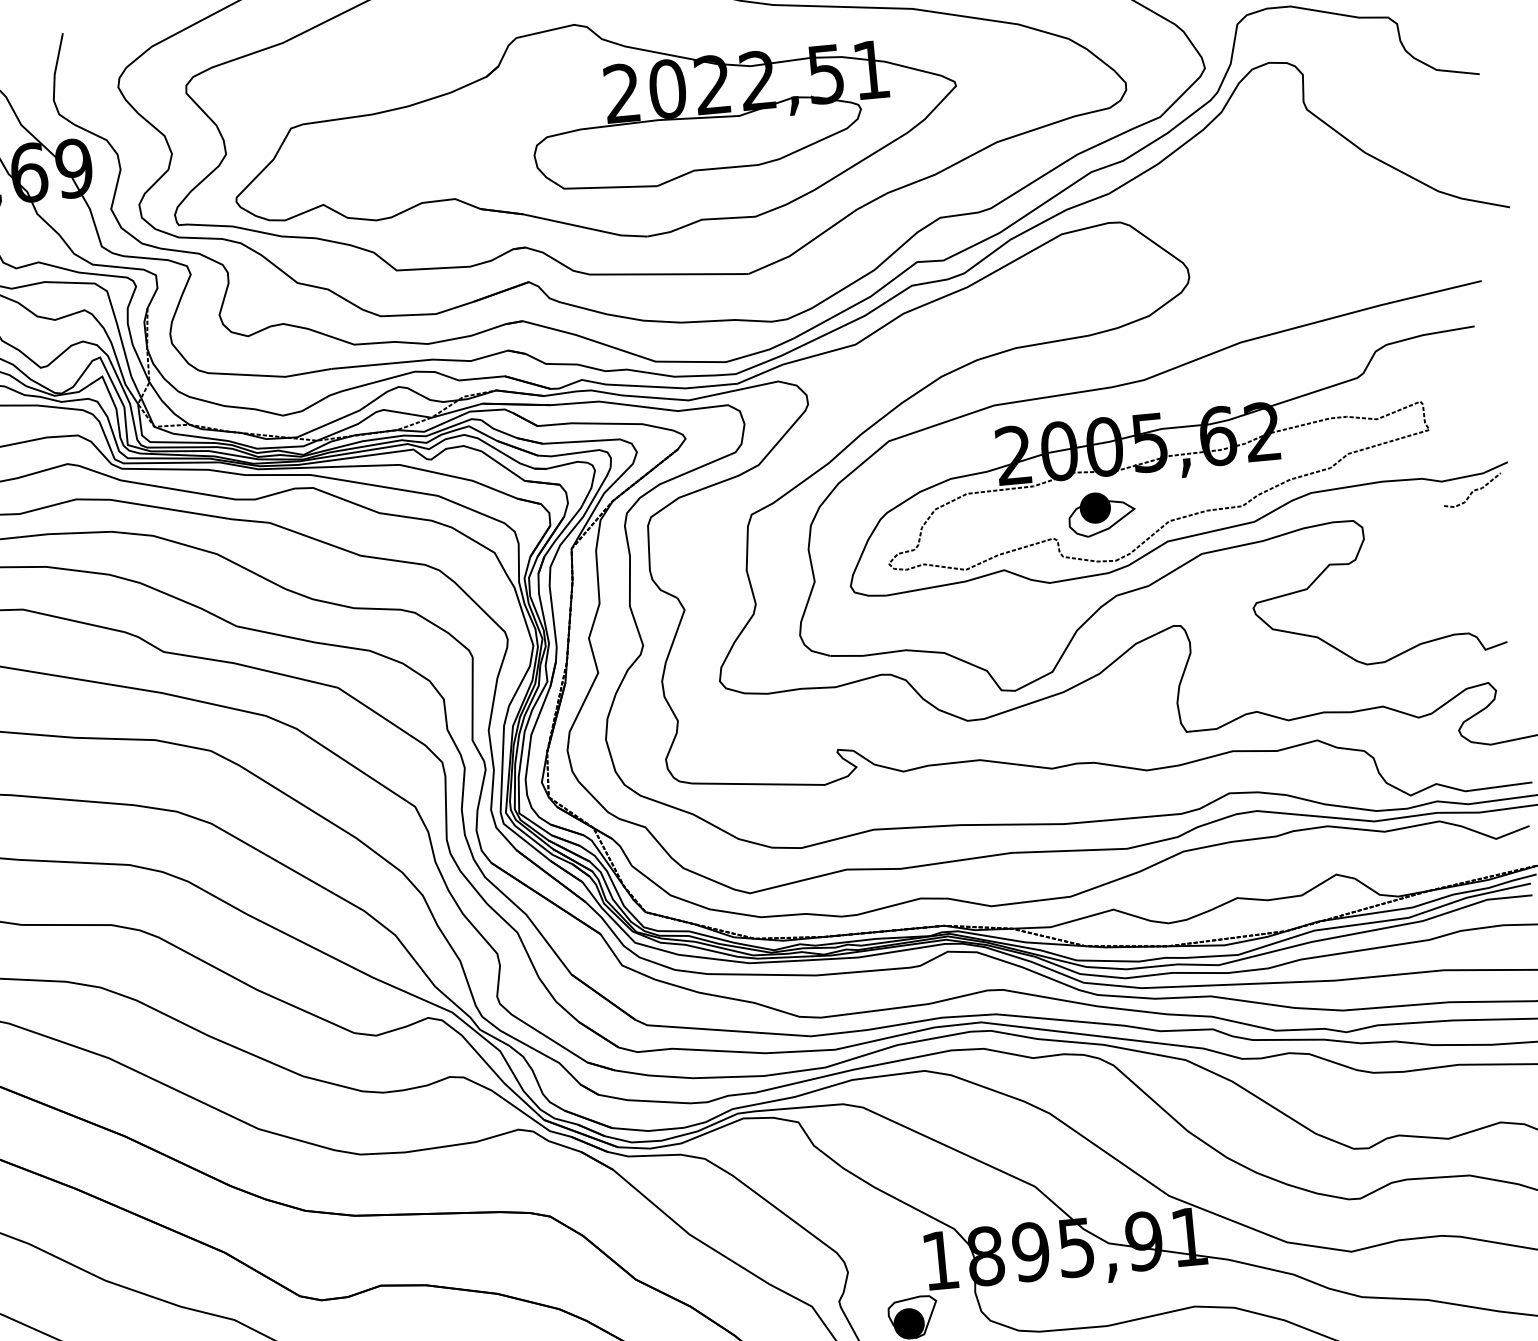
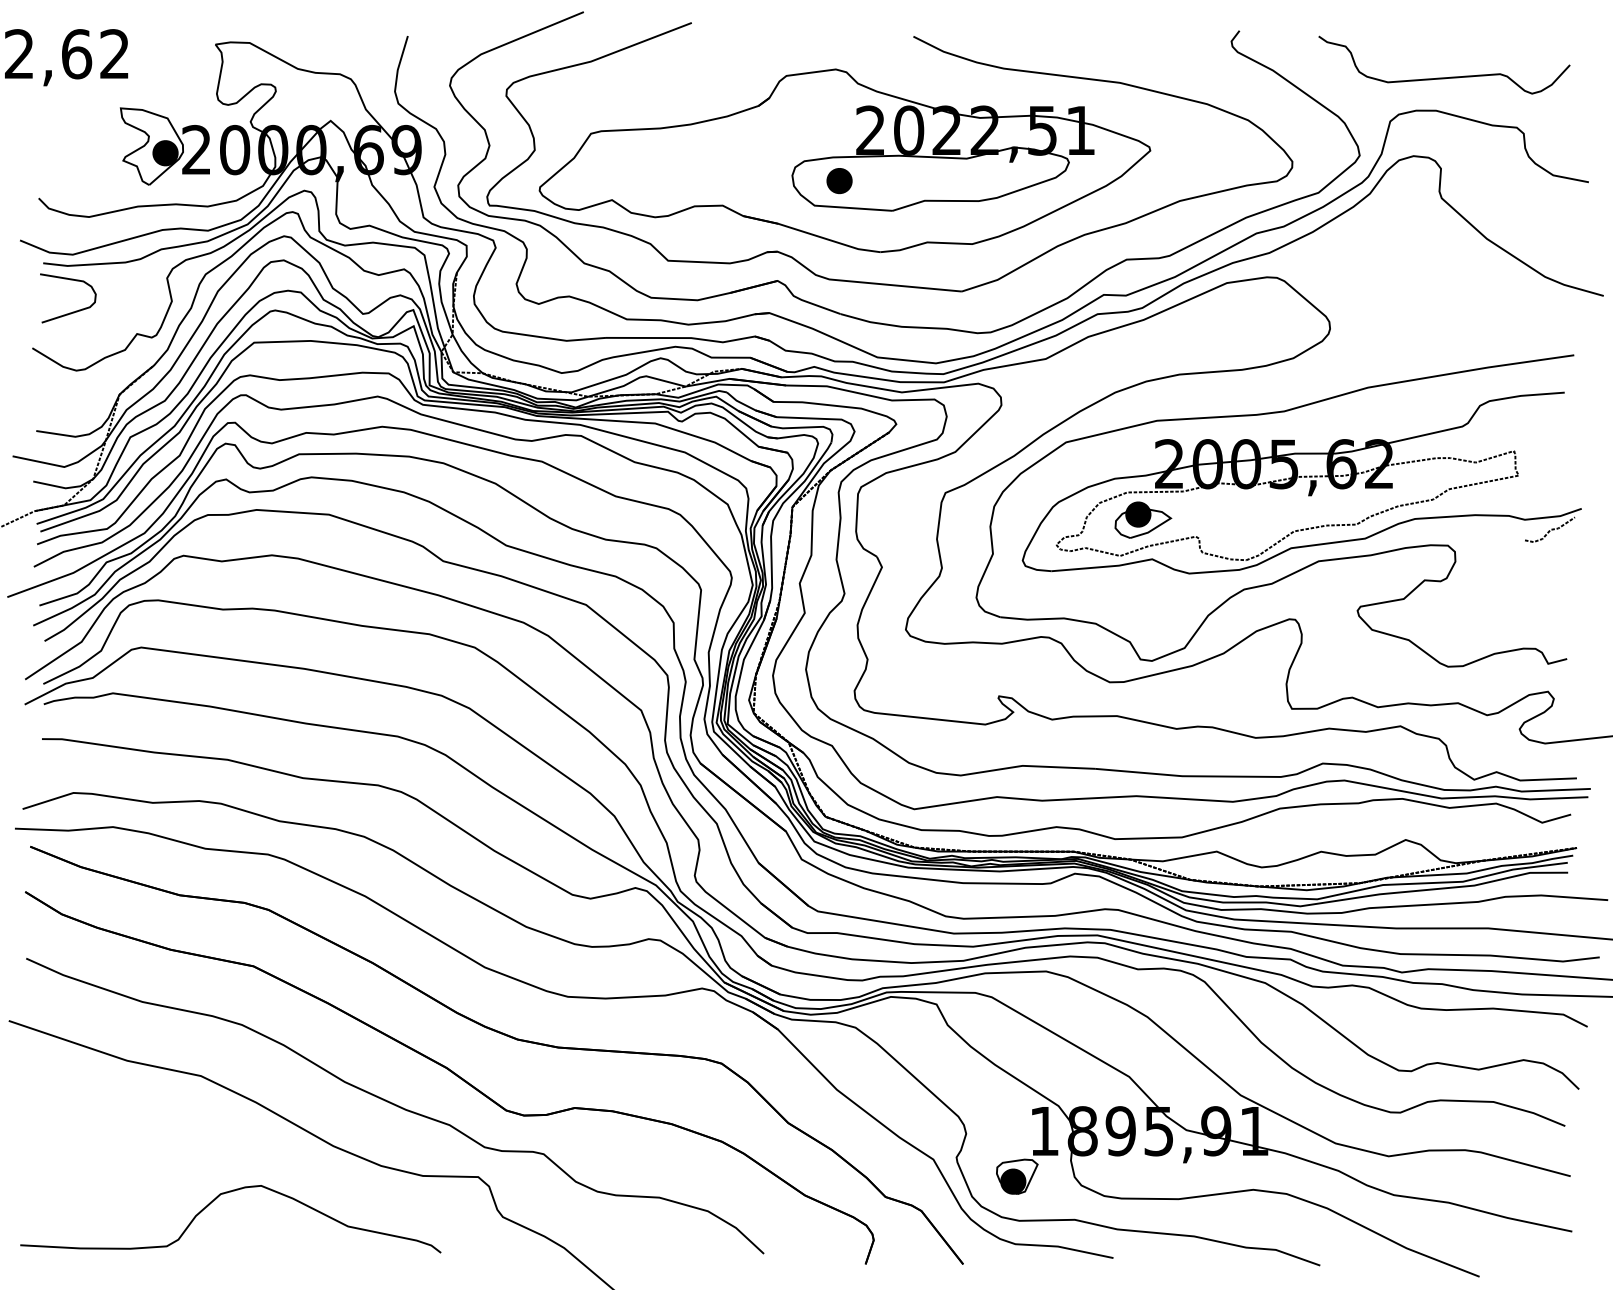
part: (590, 157) -> (839, 181), added
part: (1102, 513) -> (1143, 519), moved

